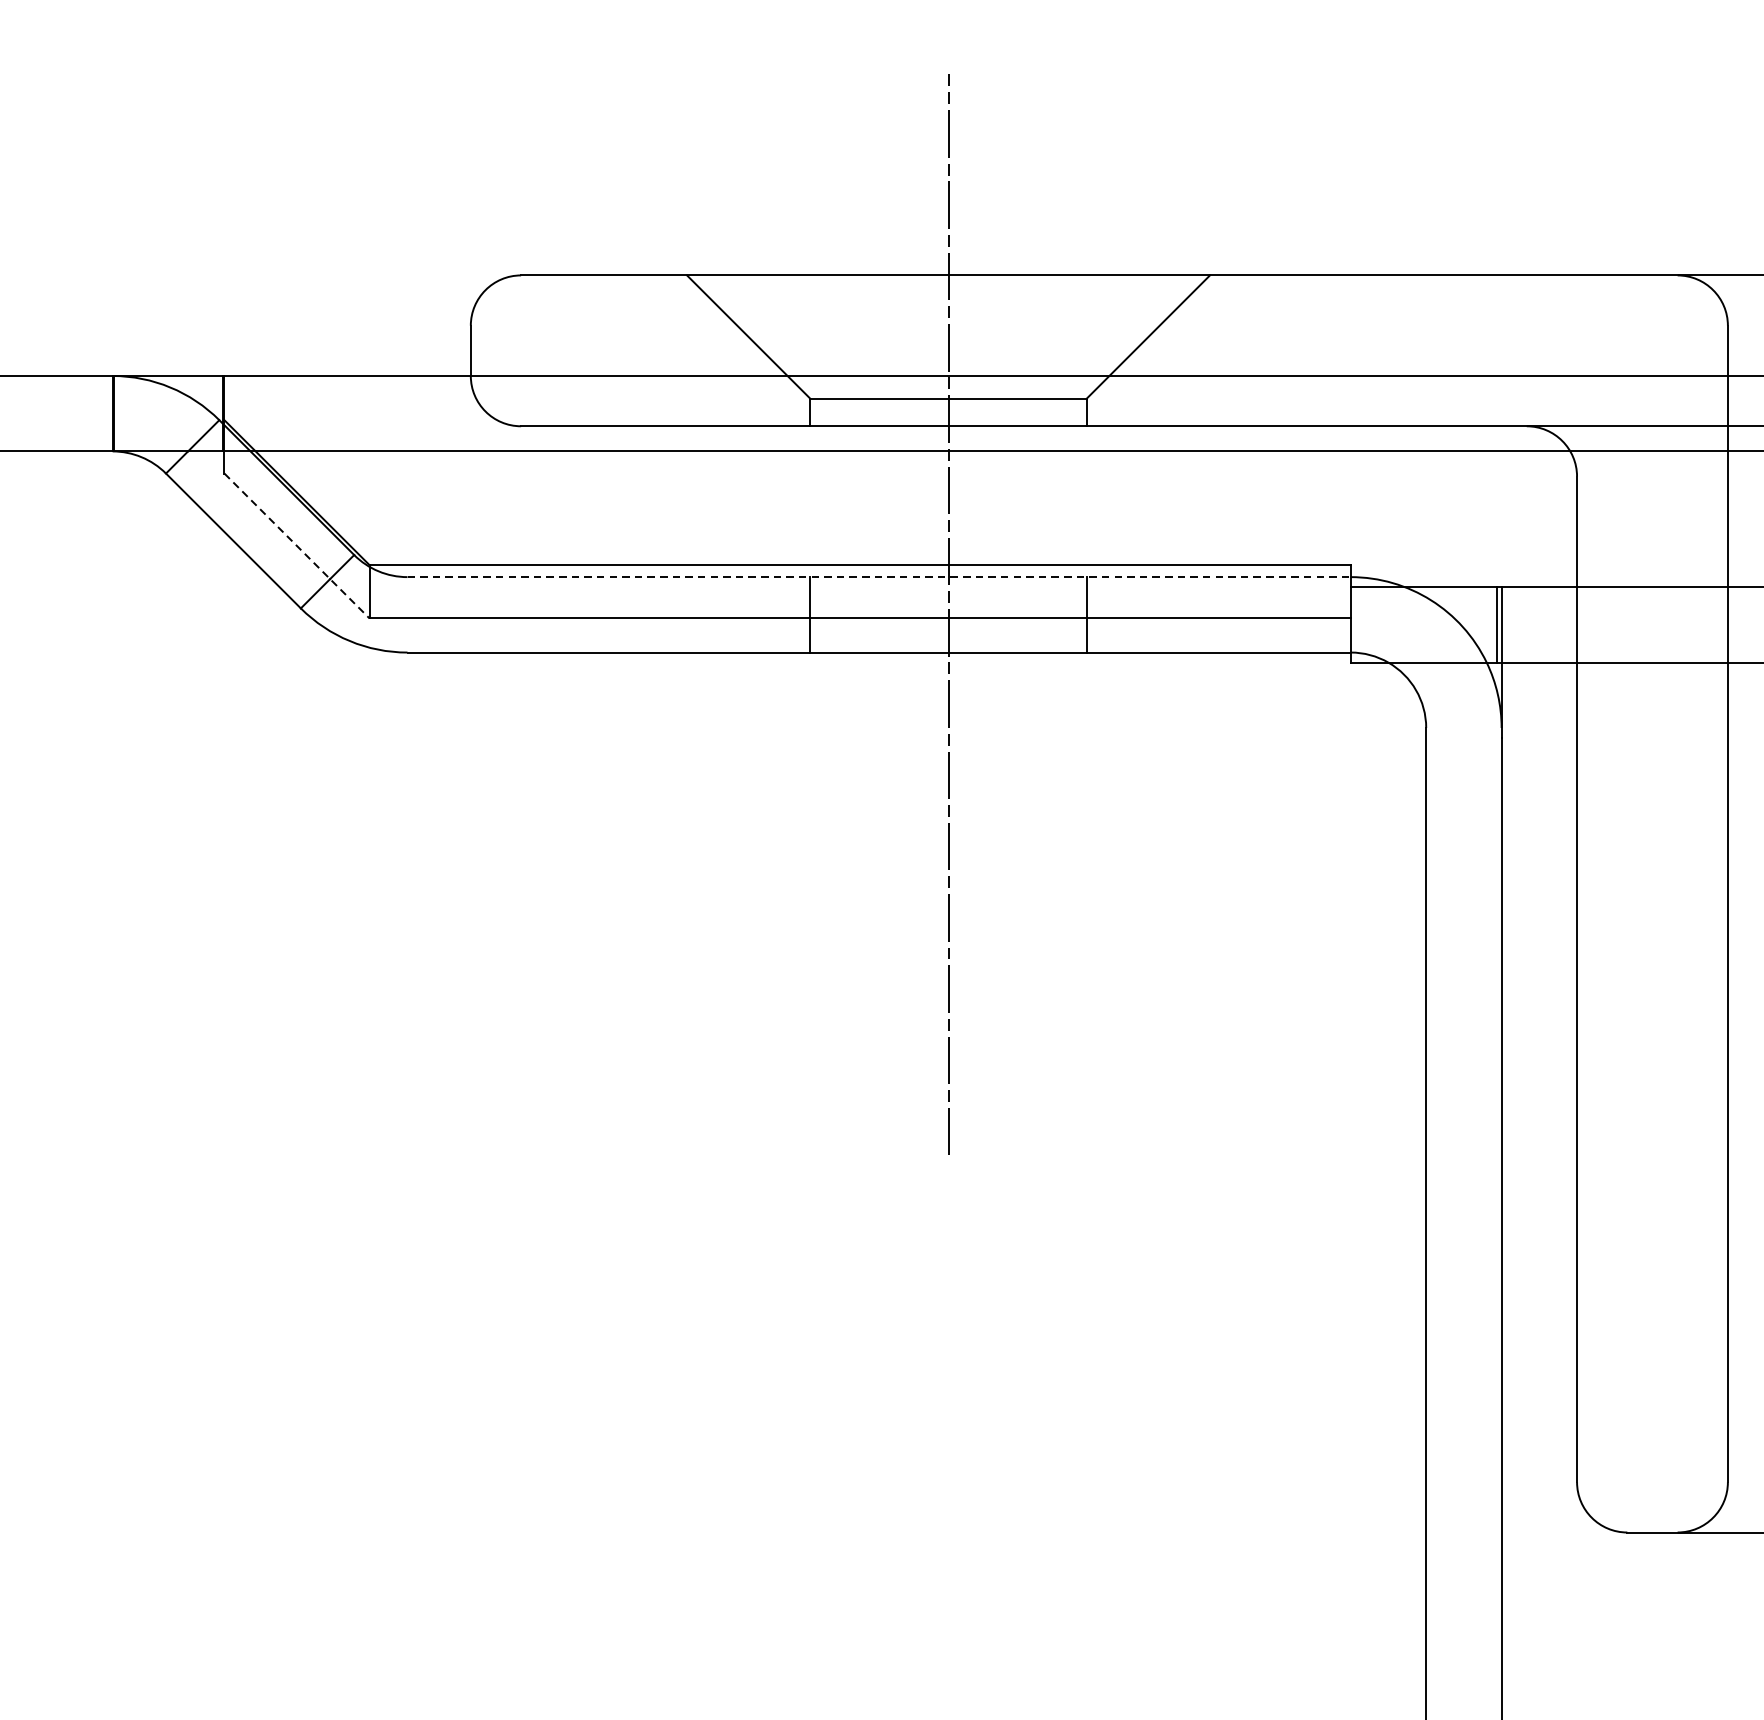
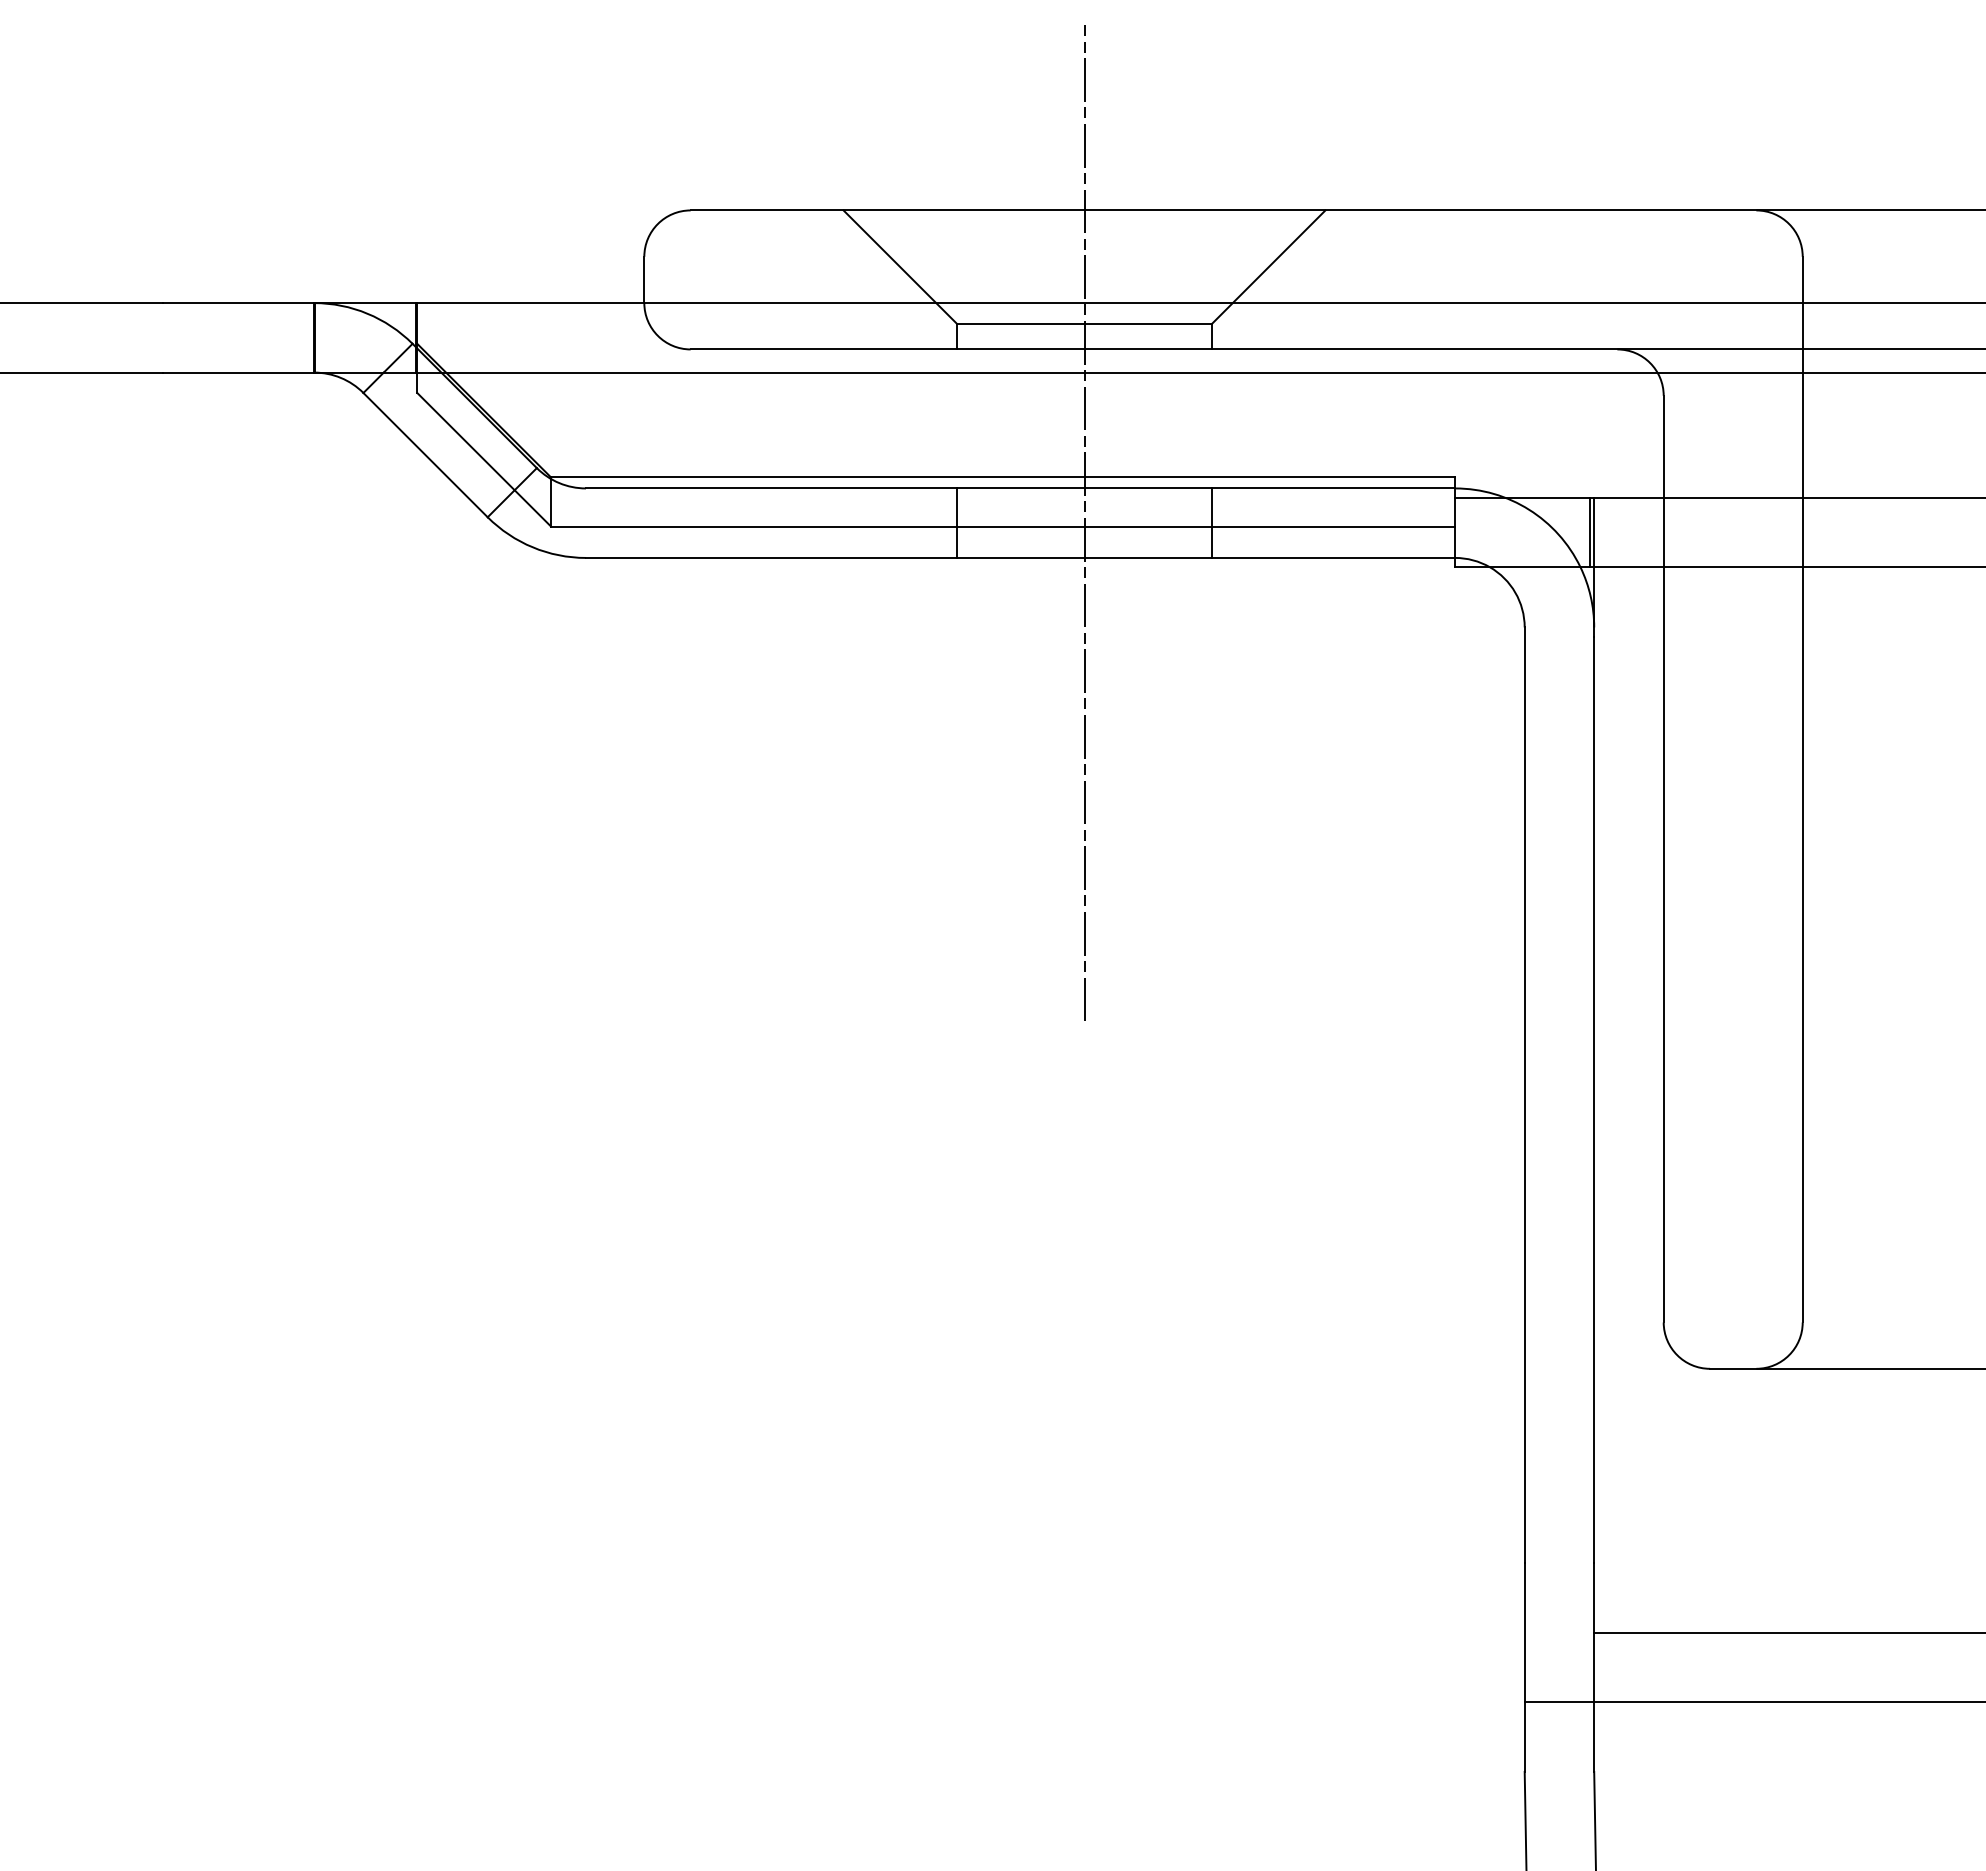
line: (297, 546) -> (484, 460), dashed -> solid
line: (879, 577) -> (1020, 488), dashed -> solid

